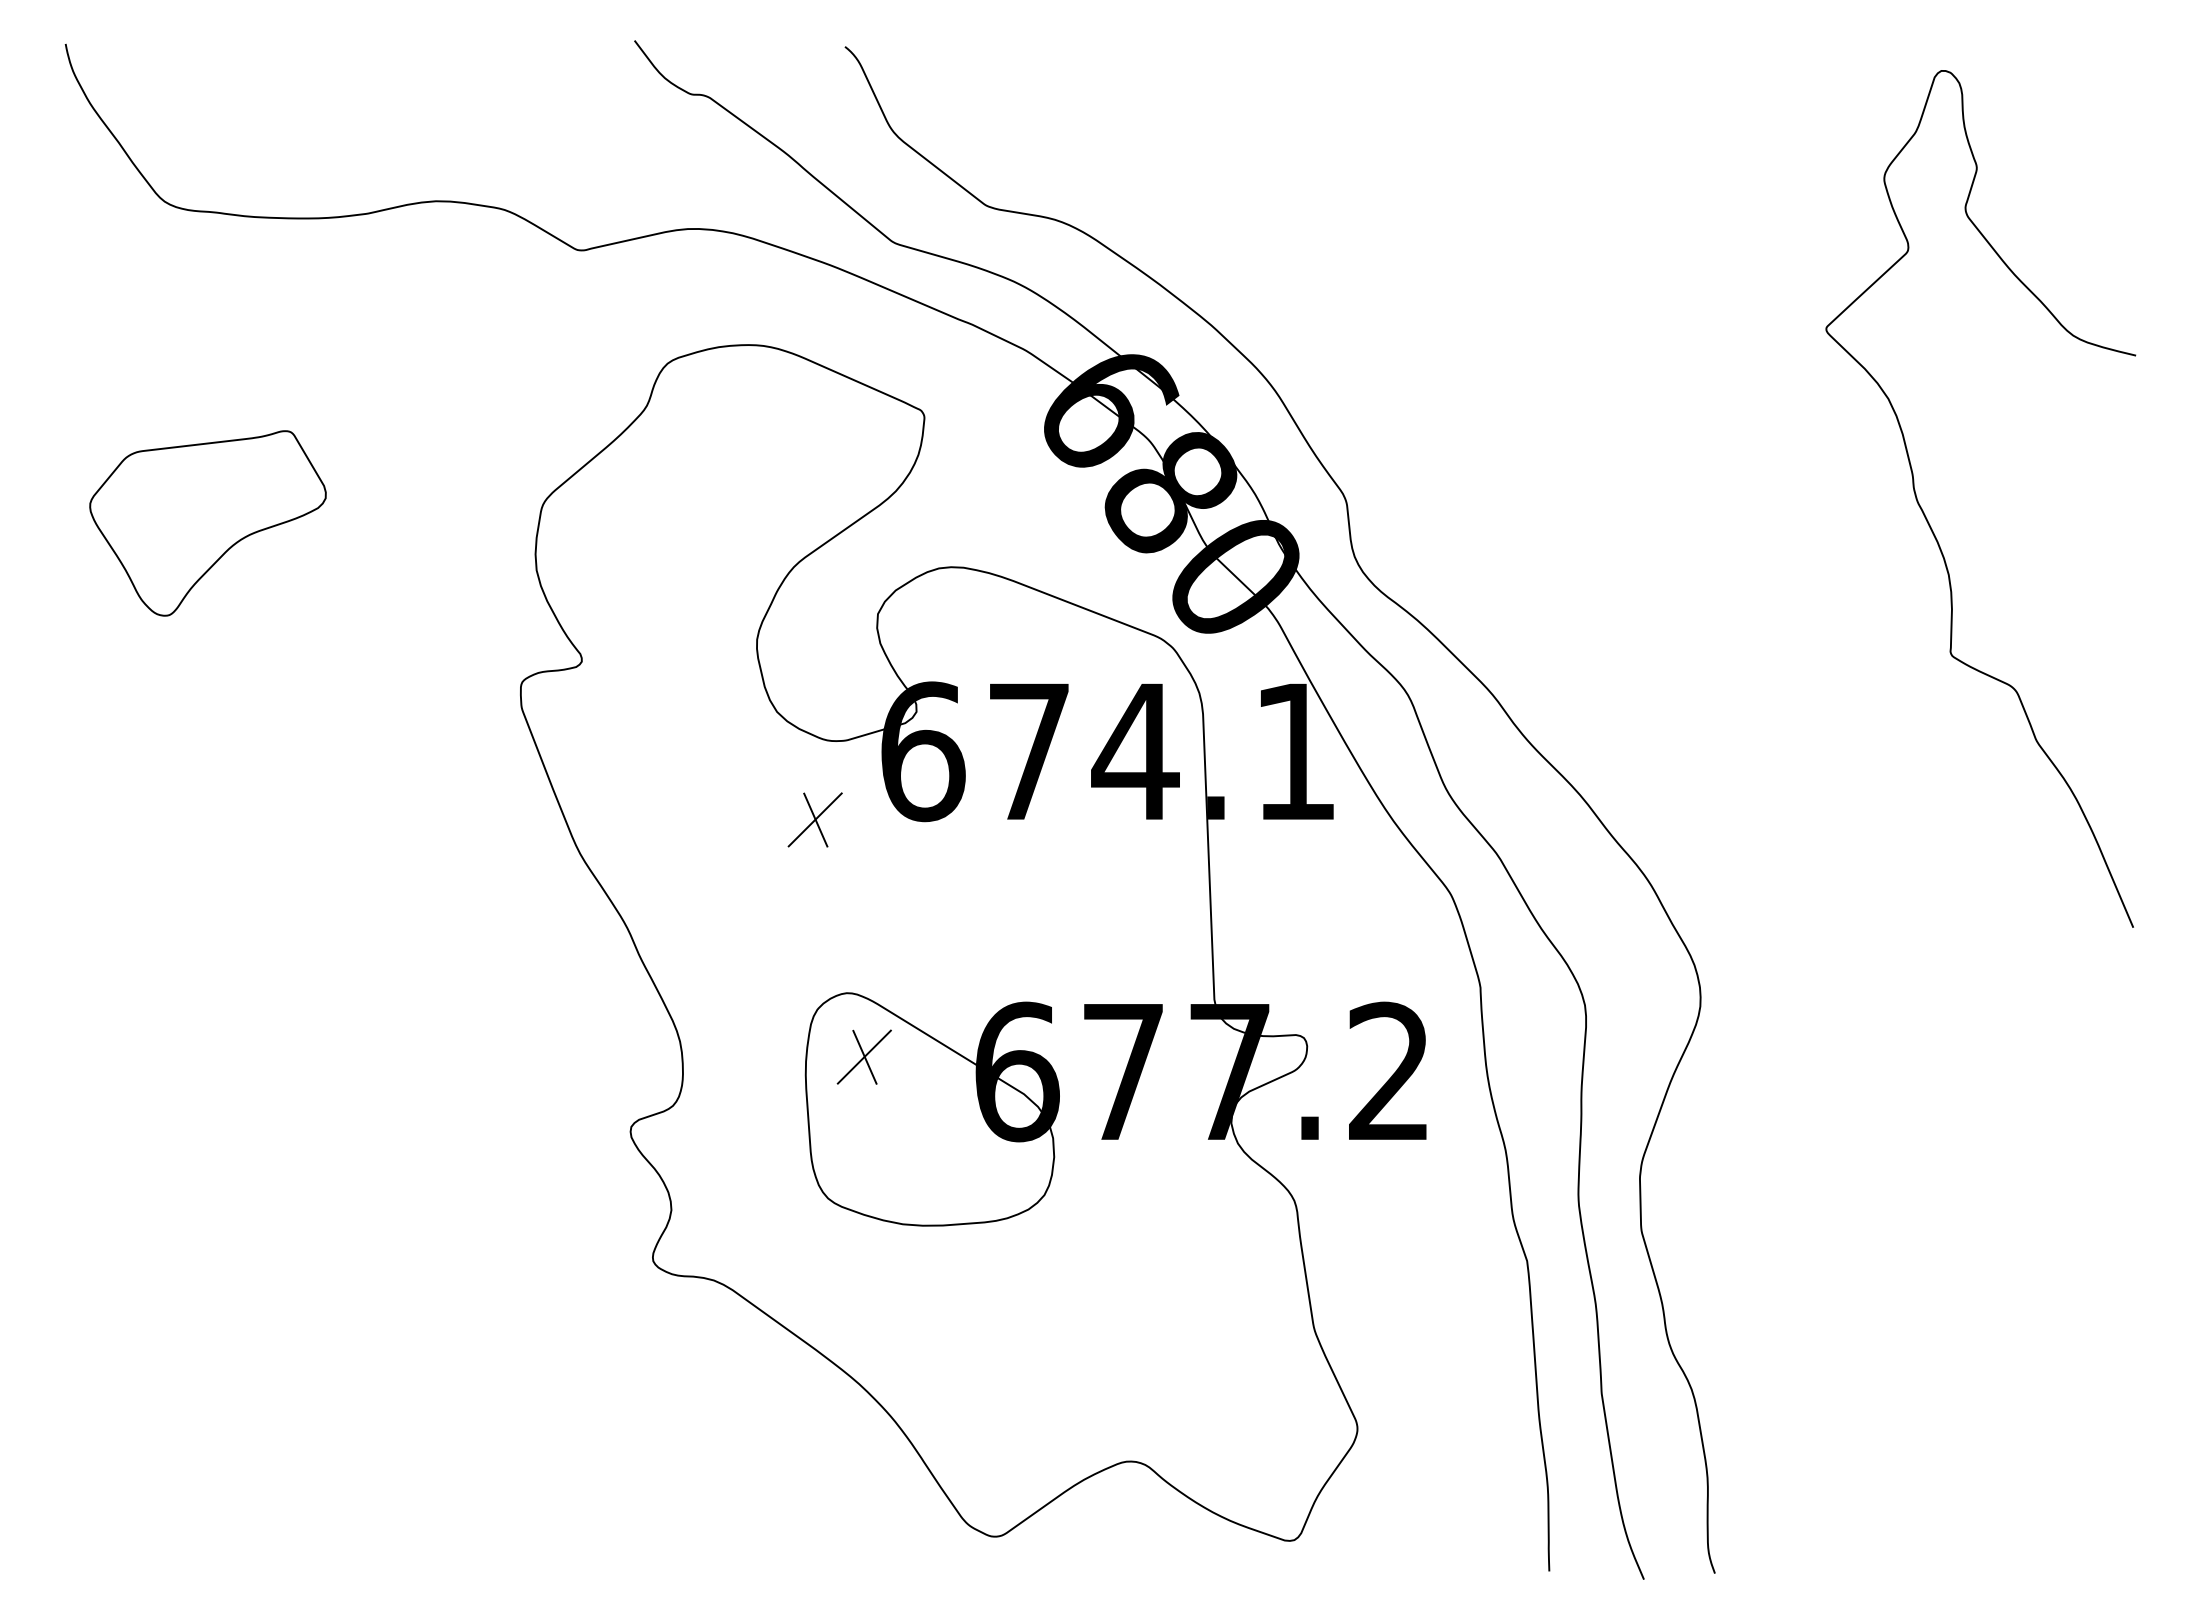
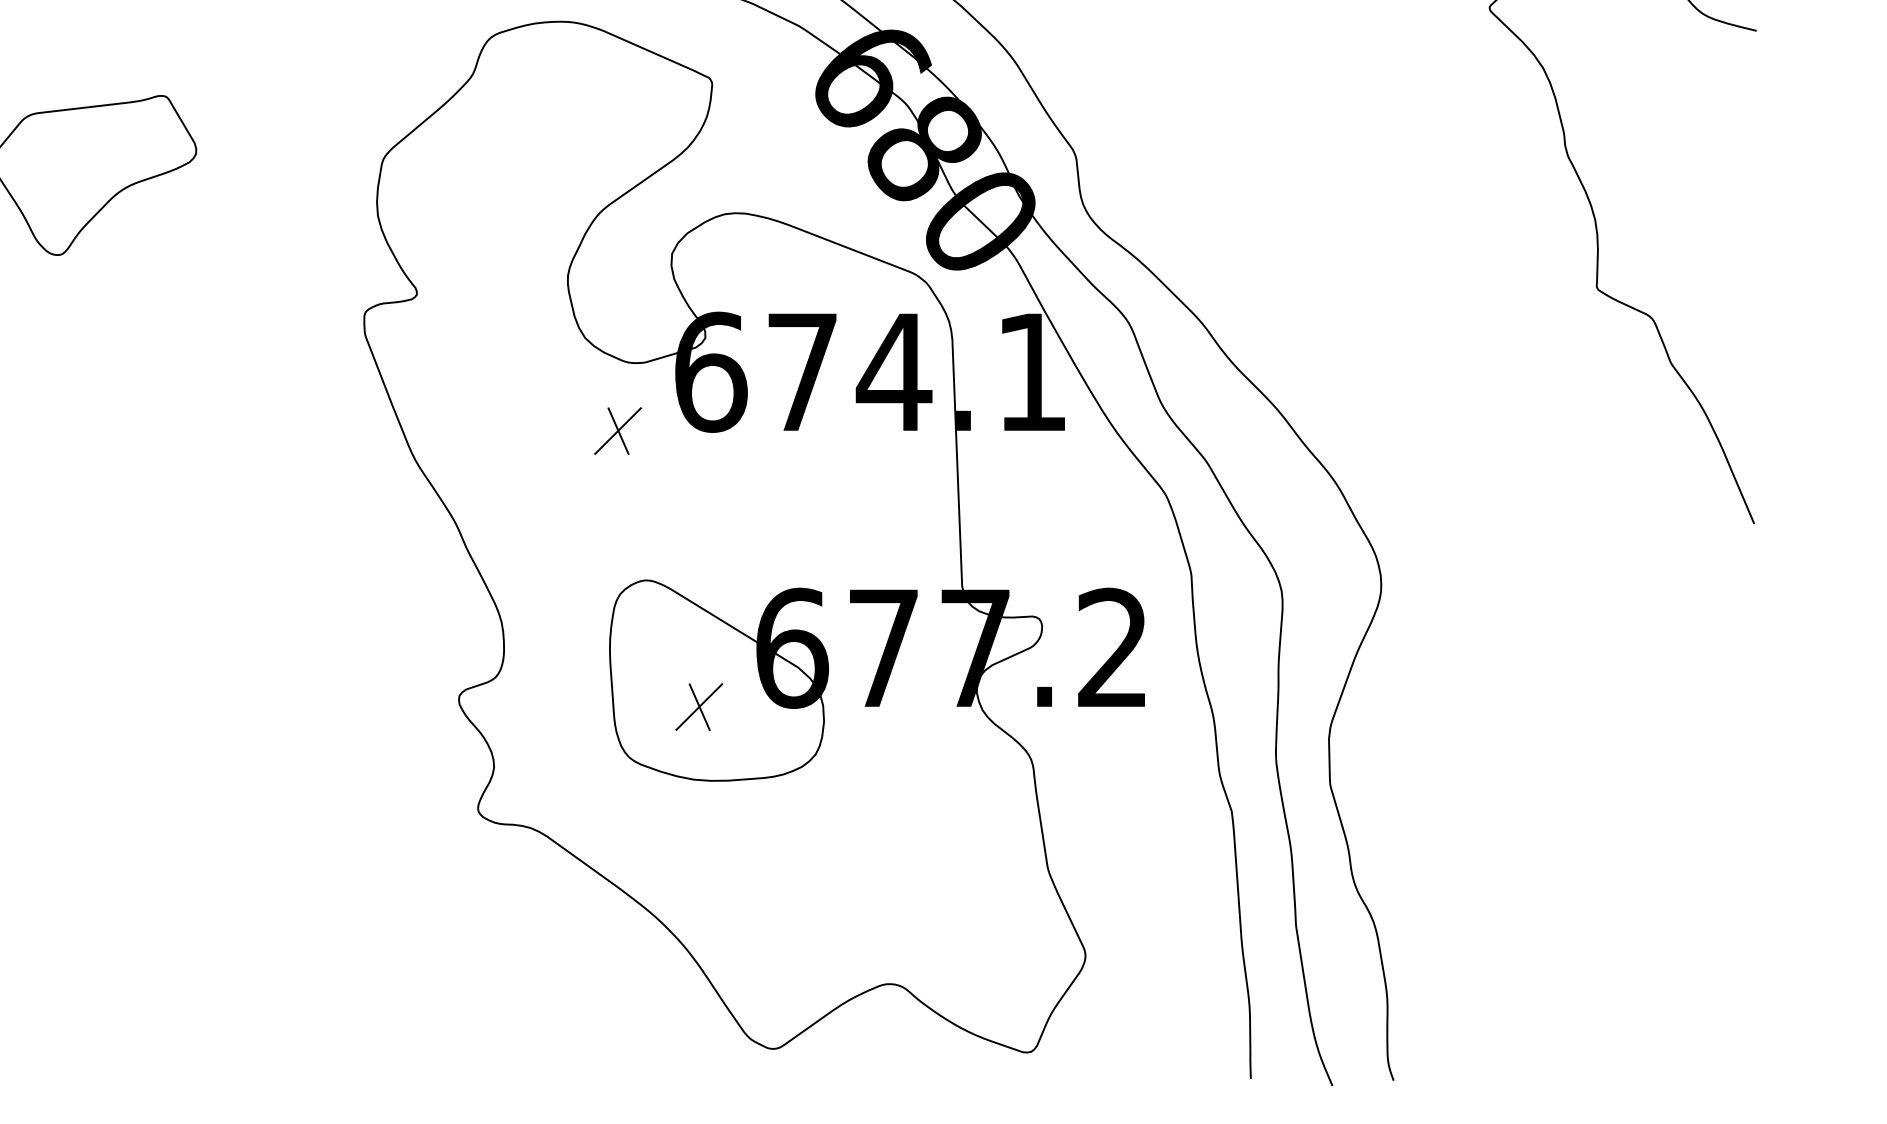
part: (863, 1056) -> (698, 706), moved

